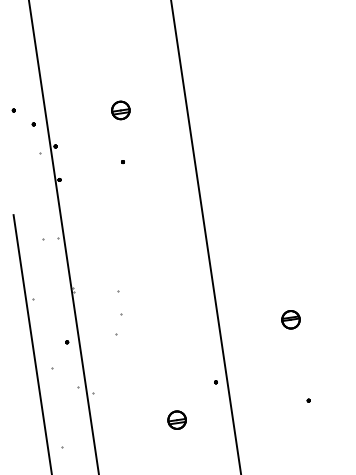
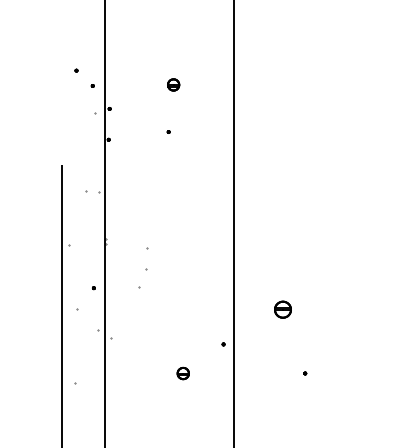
part: (120, 110) -> (173, 84), size x0.7
part: (290, 319) -> (282, 309), moved
part: (177, 420) -> (183, 373), size x0.7

